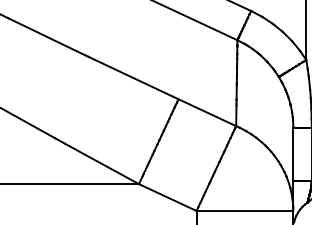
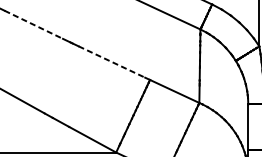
line: (42, 34) -> (33, 24), solid -> dashed
line: (134, 78) -> (112, 62), solid -> dashed

